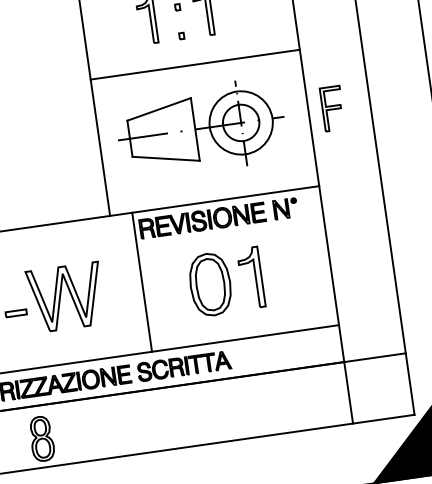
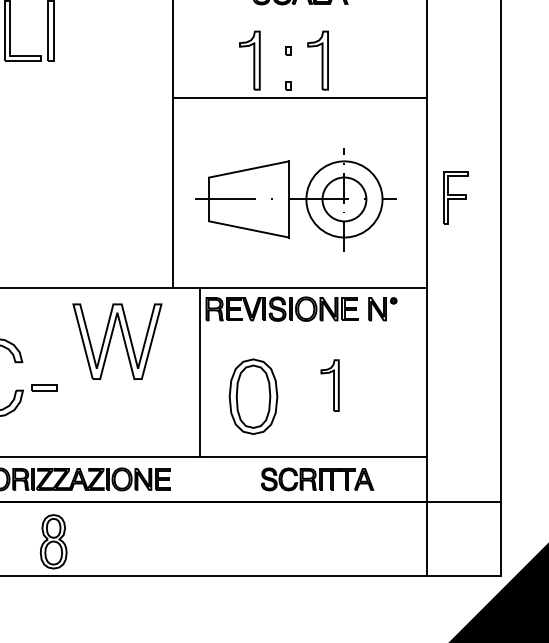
line: (195, 64) -> (299, 98), moved
part: (250, 277) -> (329, 385), size x0.7
part: (210, 284) -> (253, 396), moved
part: (66, 297) -> (117, 341), moved
part: (184, 366) -> (317, 479), moved

